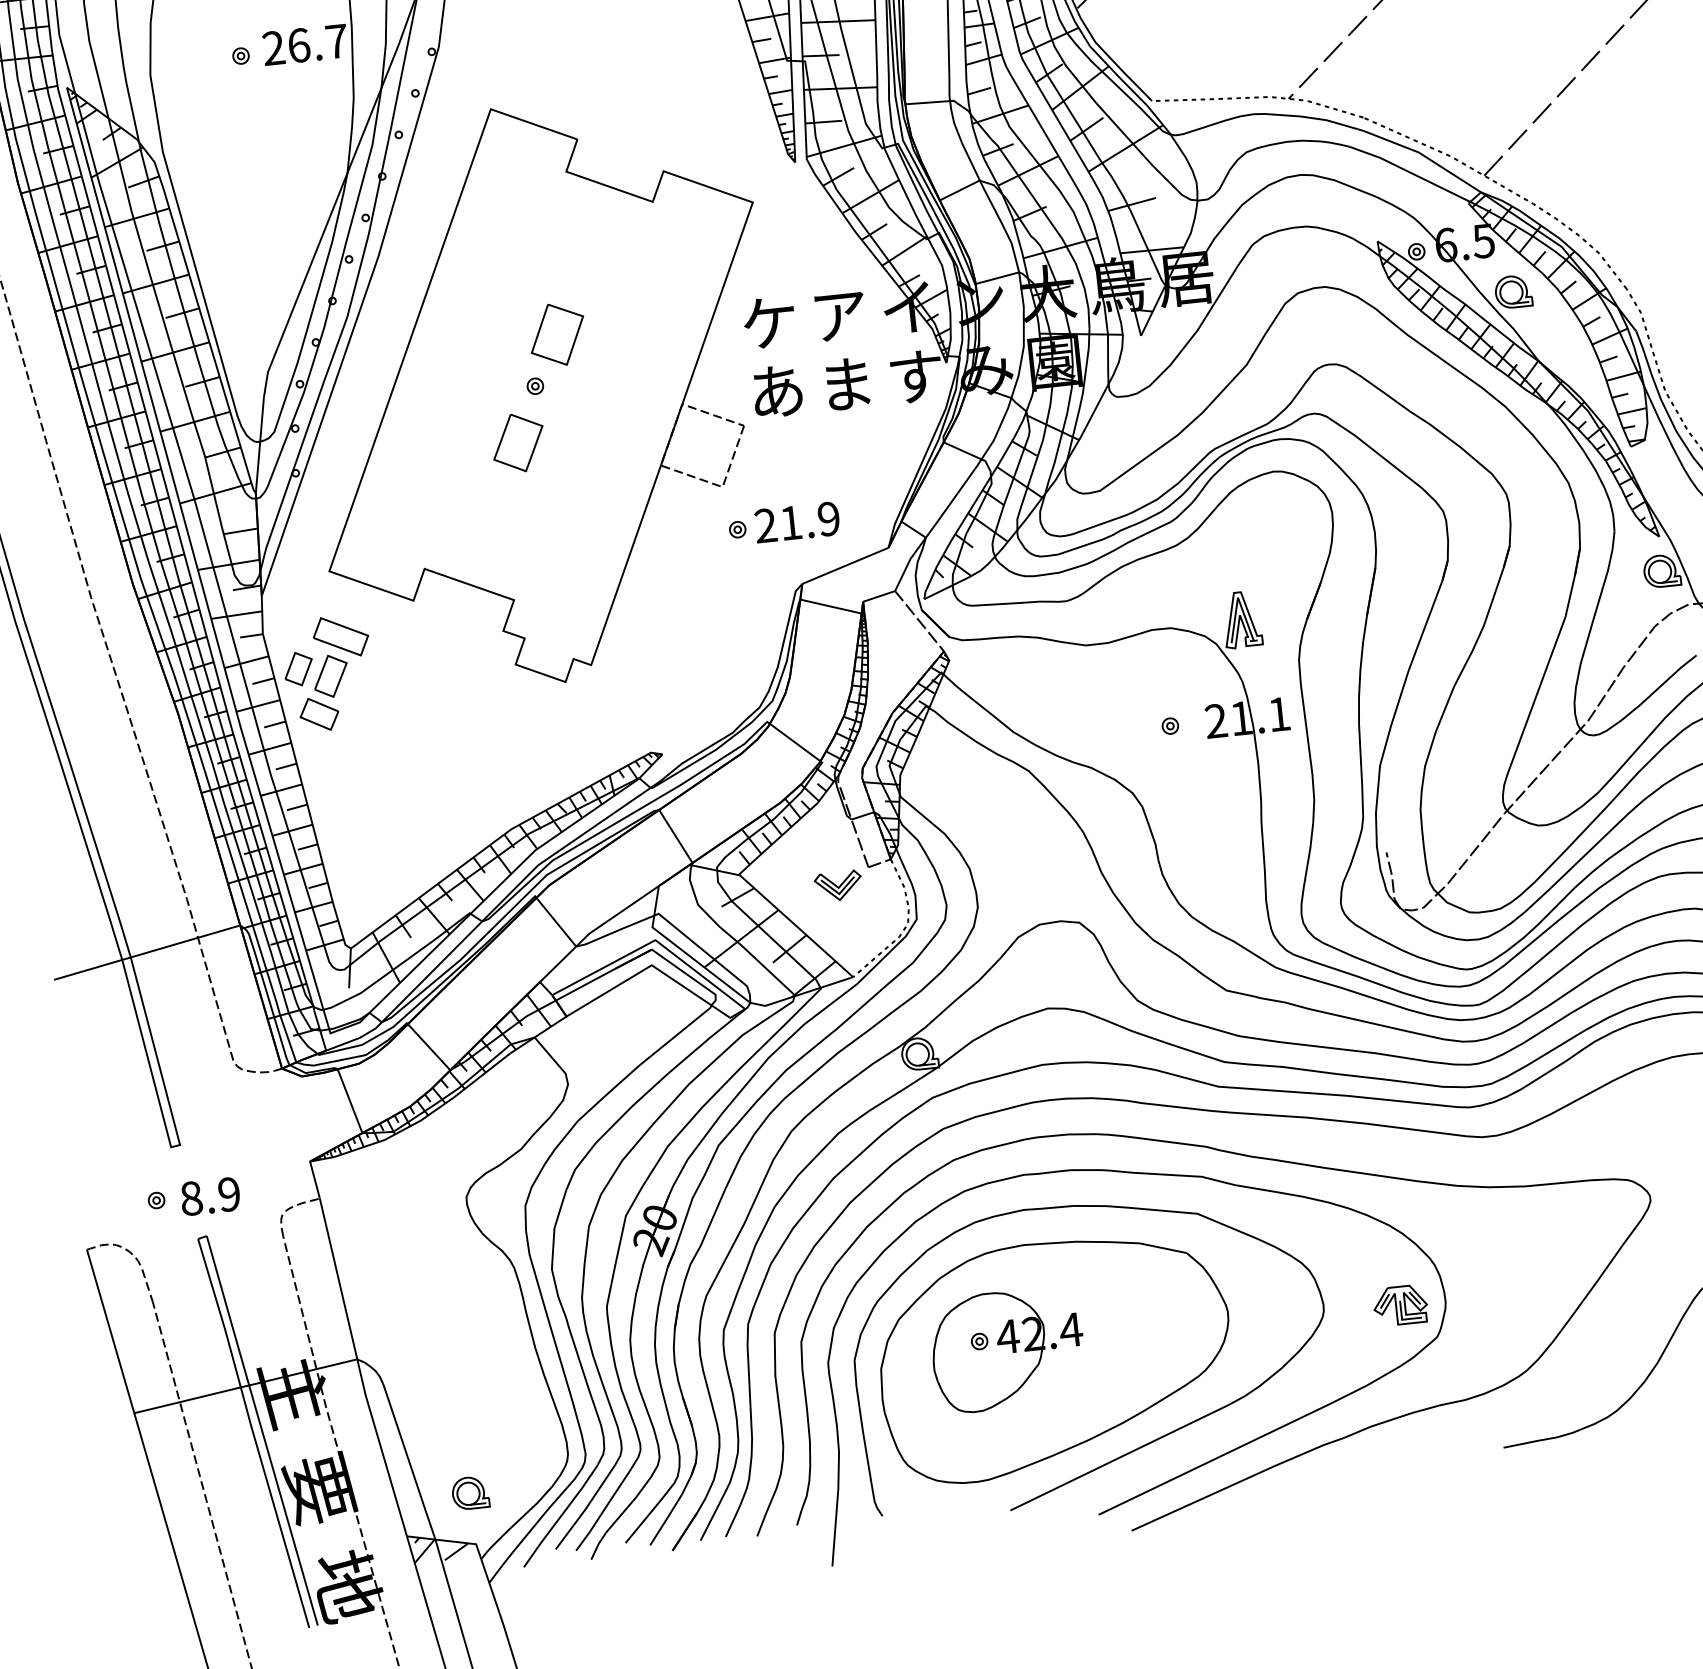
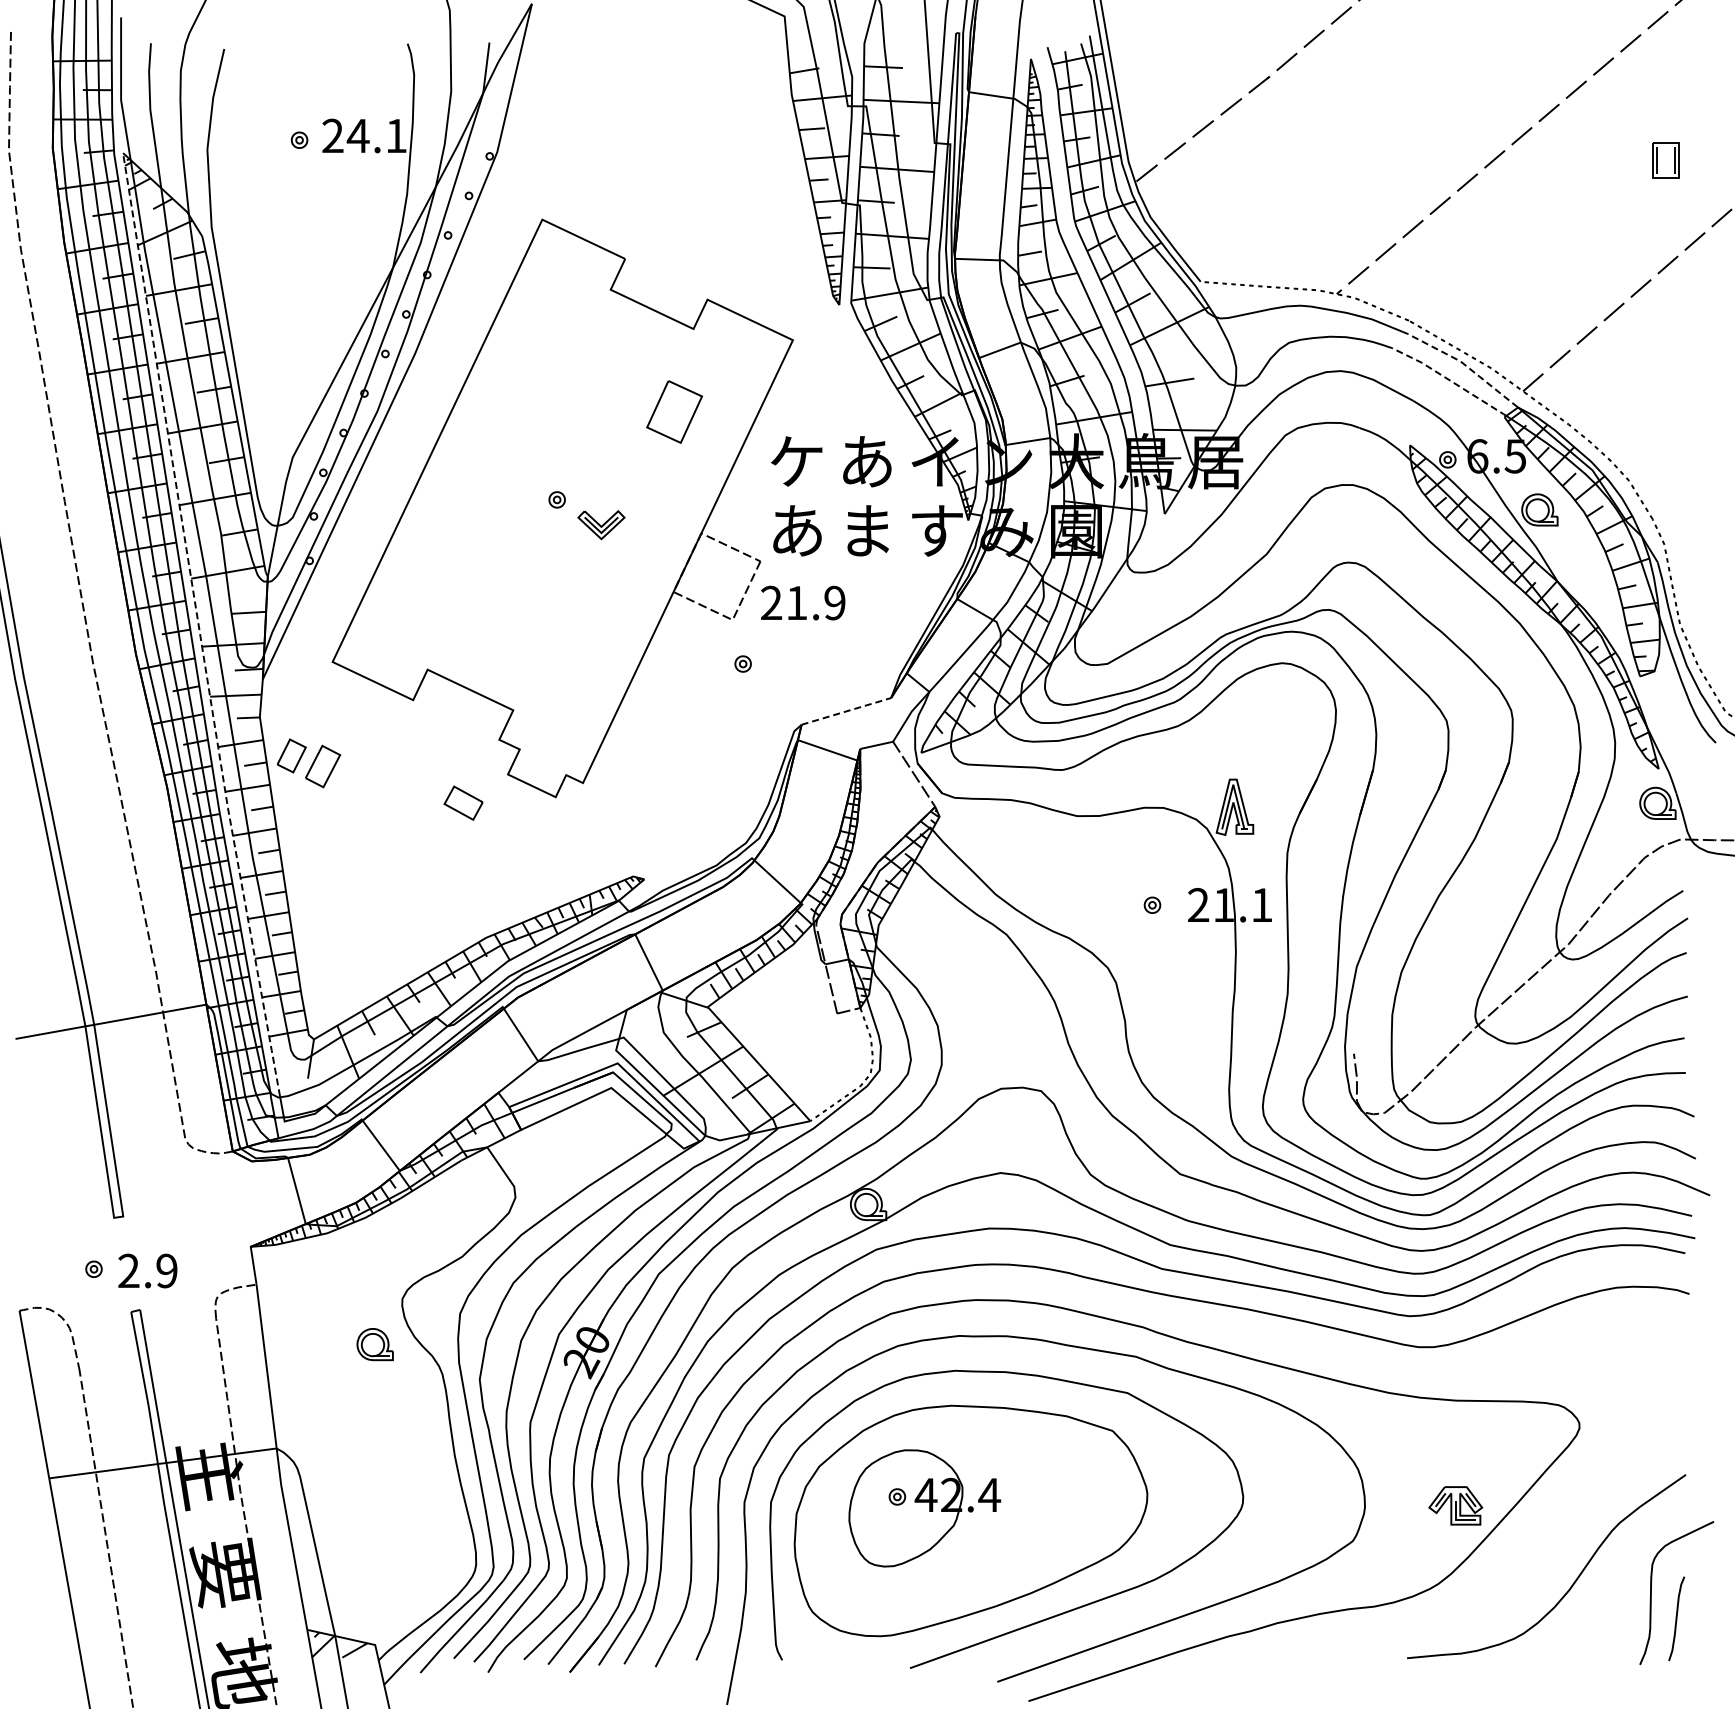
text: (317, 43) -> (376, 135), 26.7 -> 24.1
line: (1421, 154) -> (1462, 363), solid -> dashed
line: (1409, 172) -> (1449, 380), solid -> dashed
text: (839, 315) -> (867, 461), ア -> あ
part: (557, 334) -> (674, 411), moved
part: (517, 443) -> (533, 554), removed
text: (797, 521) -> (803, 602), moved
line: (192, 550) -> (198, 626), solid -> dashed
line: (845, 565) -> (846, 711), solid -> dashed
part: (341, 635) -> (337, 727), removed
part: (319, 713) -> (463, 802), moved
part: (838, 886) -> (601, 525), moved
text: (191, 1198) -> (128, 1270), 8.9 -> 2.9
part: (1400, 1305) -> (1455, 1505), moved
part: (469, 1493) -> (374, 1344), moved

